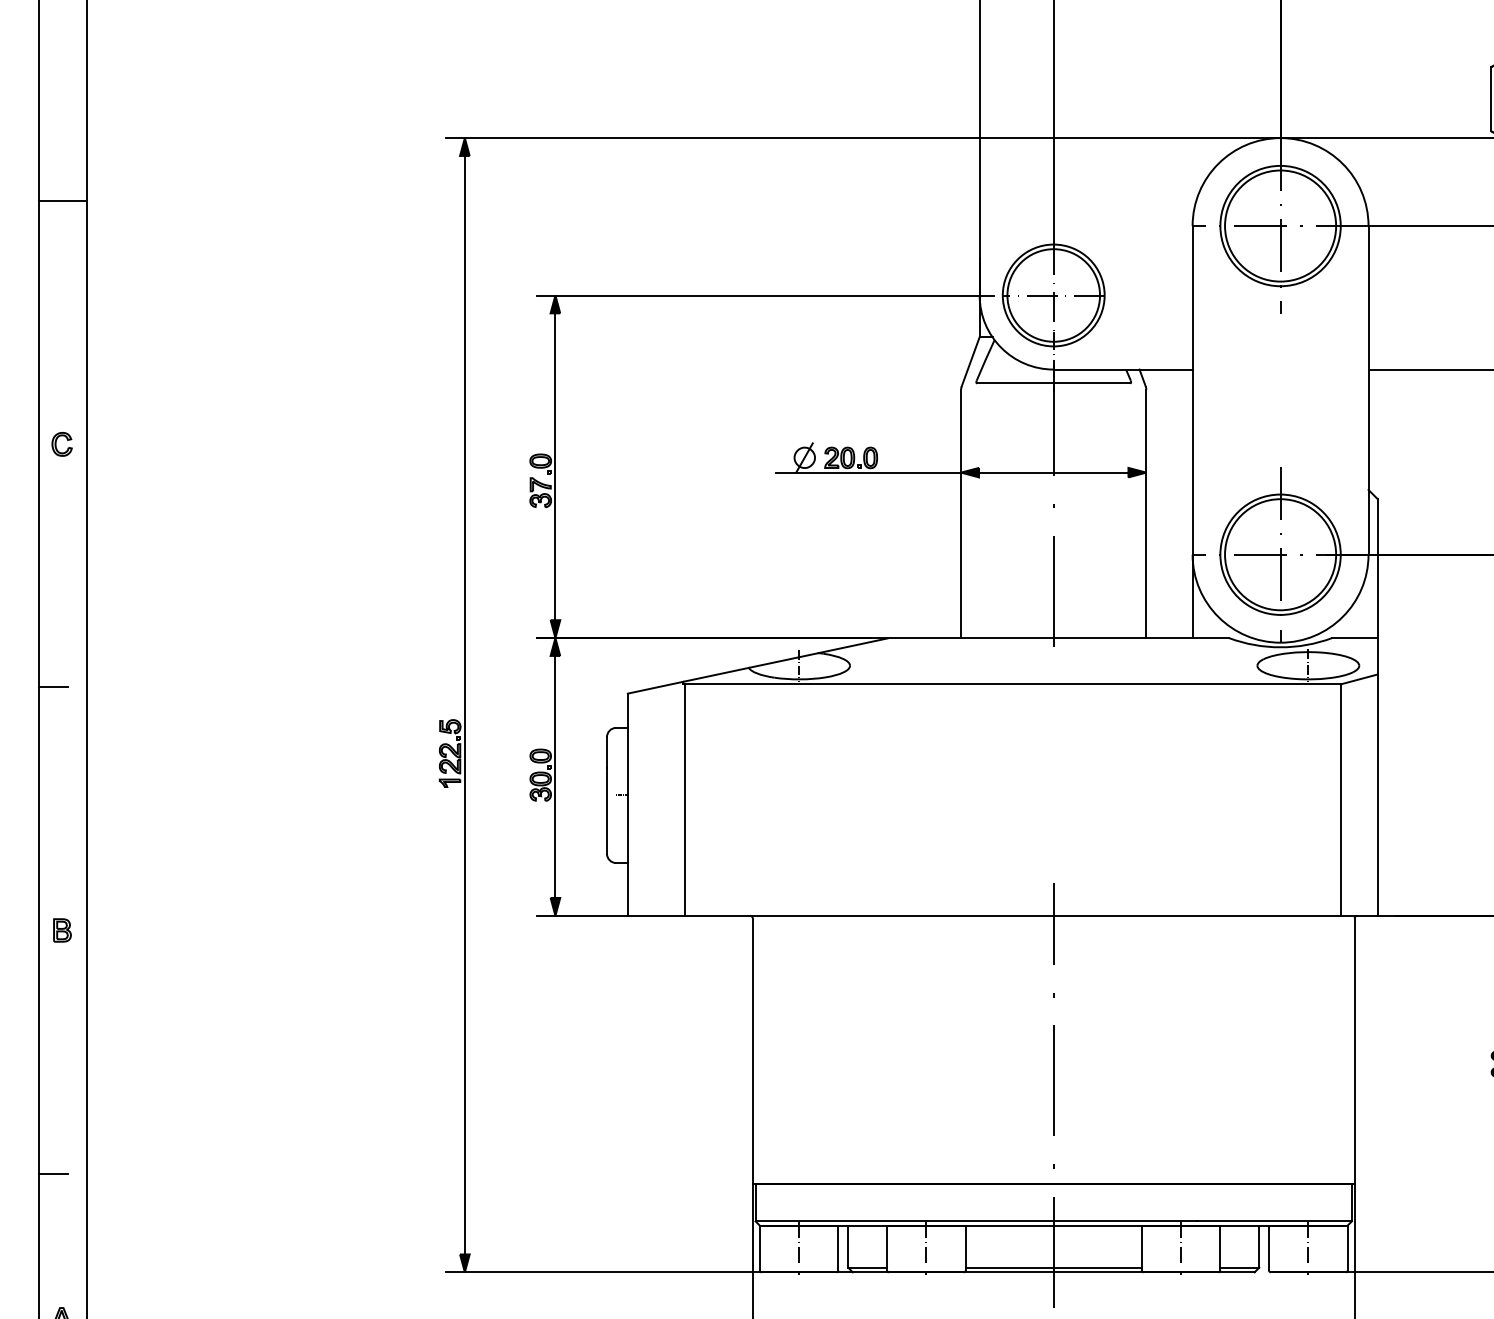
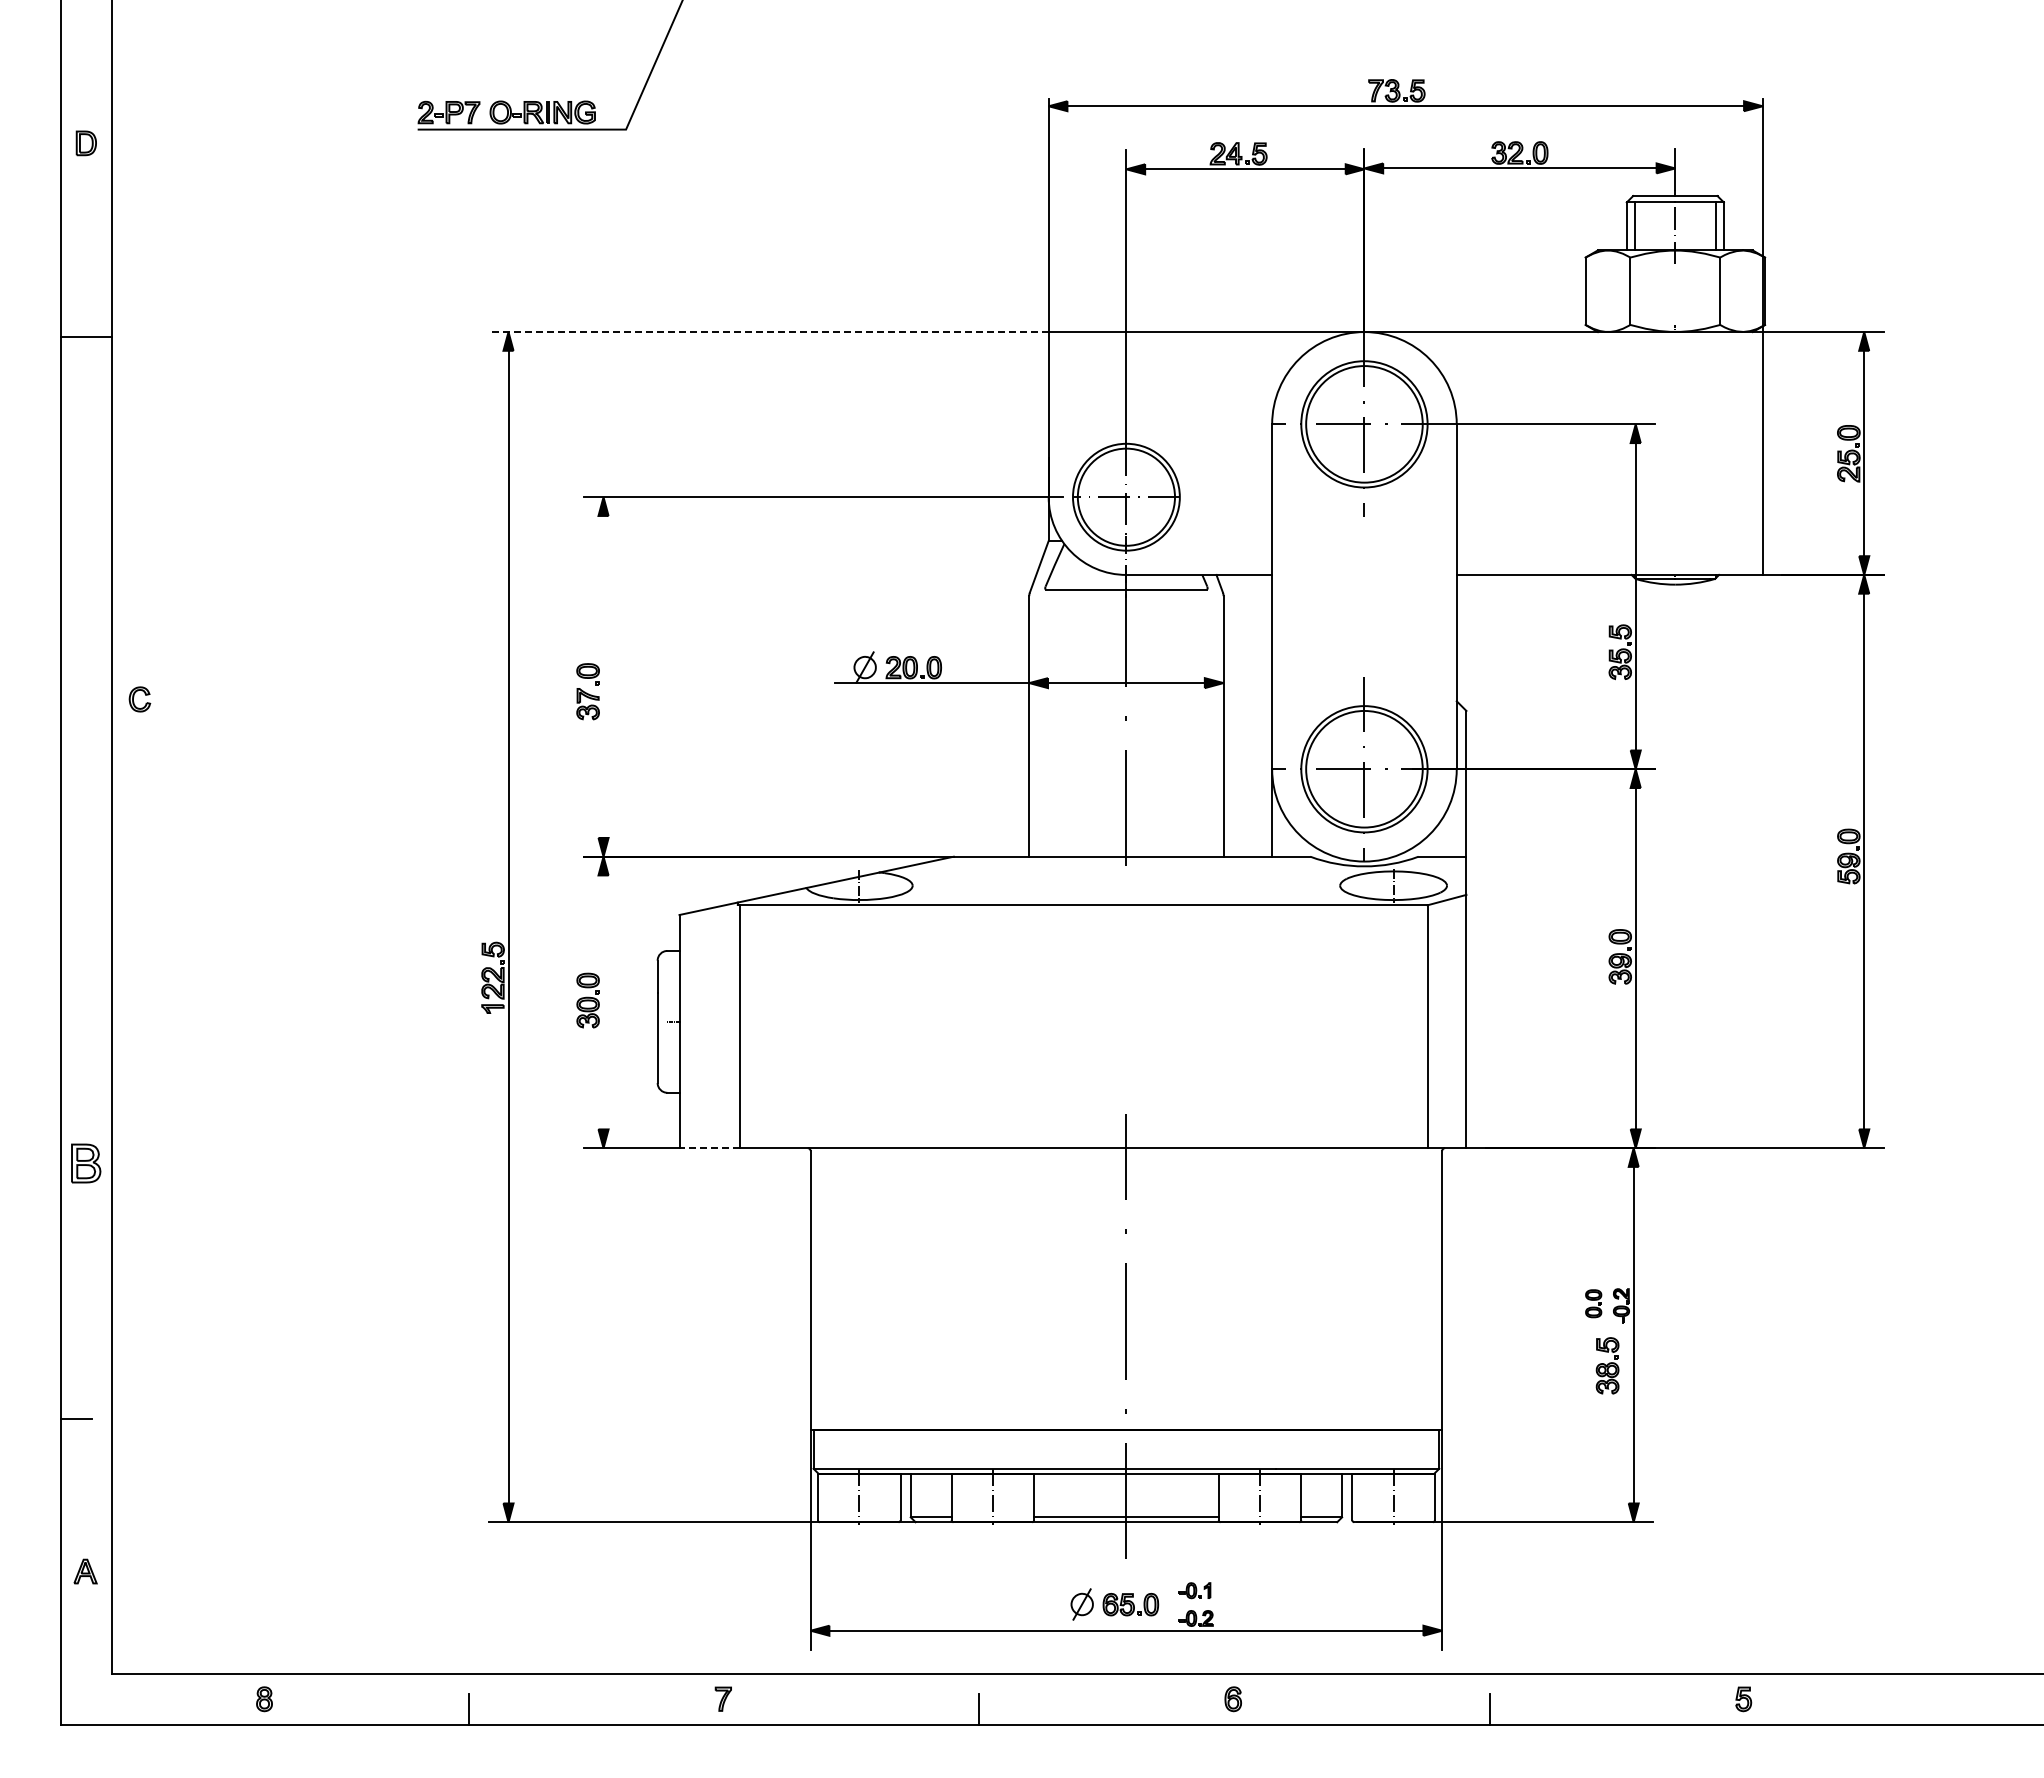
line: (712, 138) -> (768, 332), solid -> dashed
line: (62, 201) -> (86, 337), moved
part: (61, 444) -> (139, 699), moved
line: (555, 466) -> (603, 676), removed
line: (53, 687) -> (76, 908), removed
line: (555, 777) -> (603, 1002), removed
line: (656, 916) -> (709, 1148), solid -> dashed
part: (62, 930) -> (86, 1163), size x1.6

